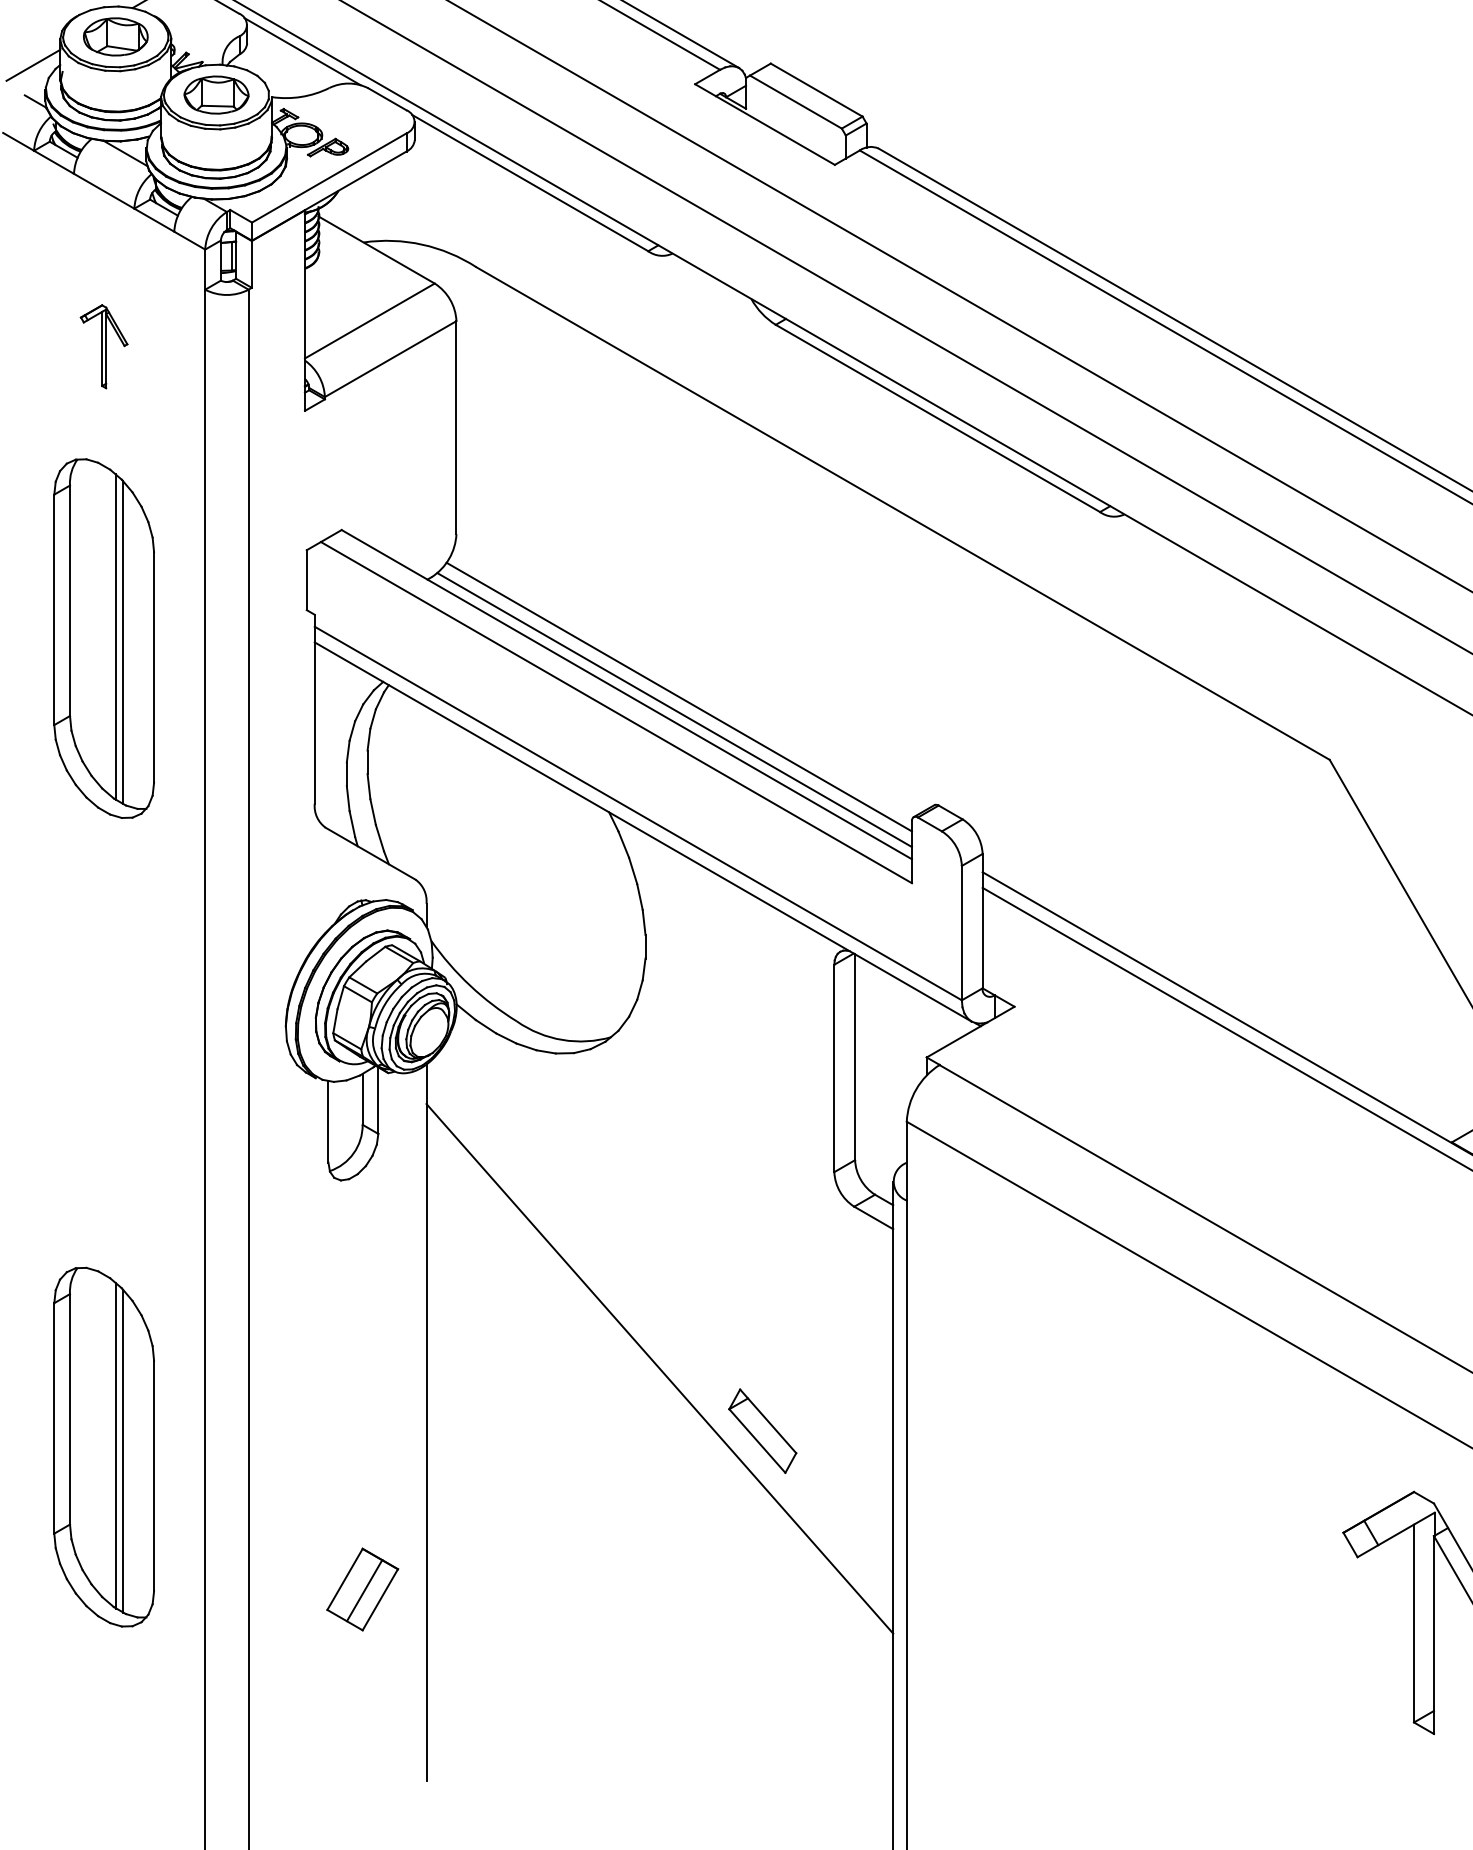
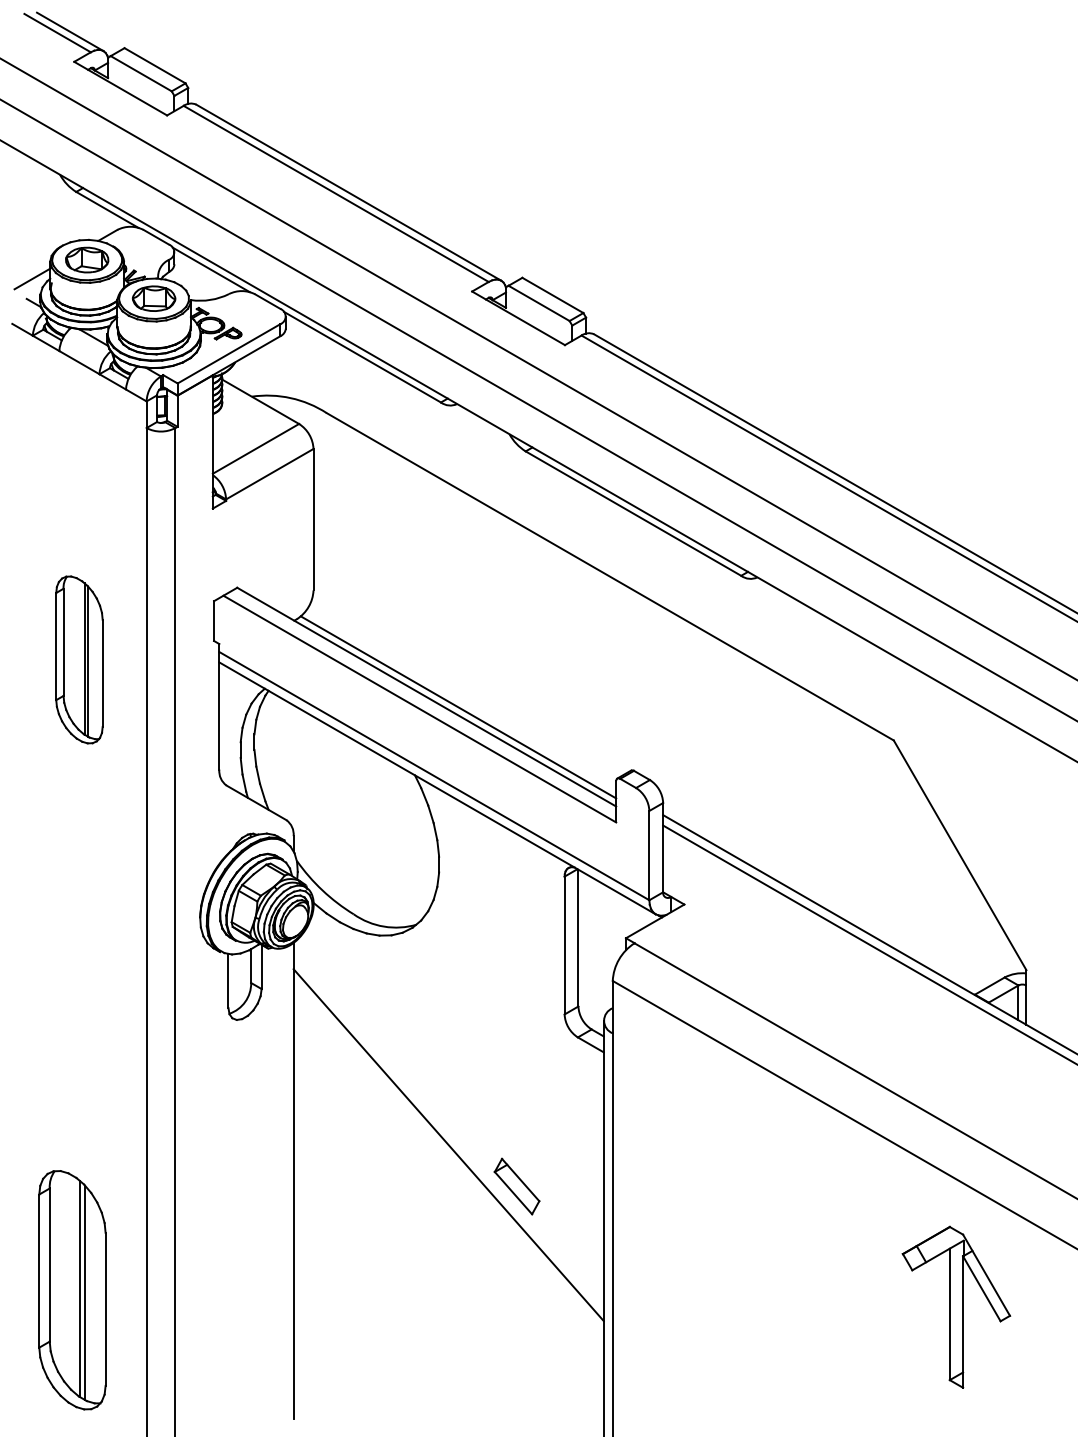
part: (102, 346) -> (78, 465), removed
part: (104, 637) -> (79, 659), size x0.7
line: (679, 696) -> (461, 698), removed
part: (104, 1447) -> (72, 1290), moved
part: (361, 1589) -> (250, 1291), removed

